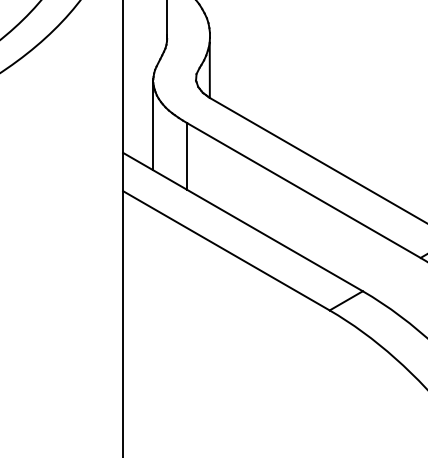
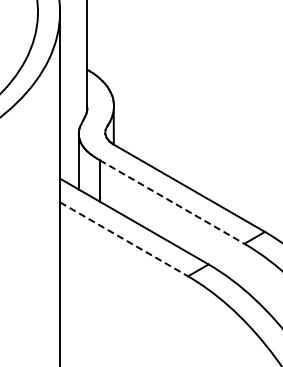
line: (304, 191) -> (172, 202), solid -> dashed
line: (227, 250) -> (124, 239), solid -> dashed

